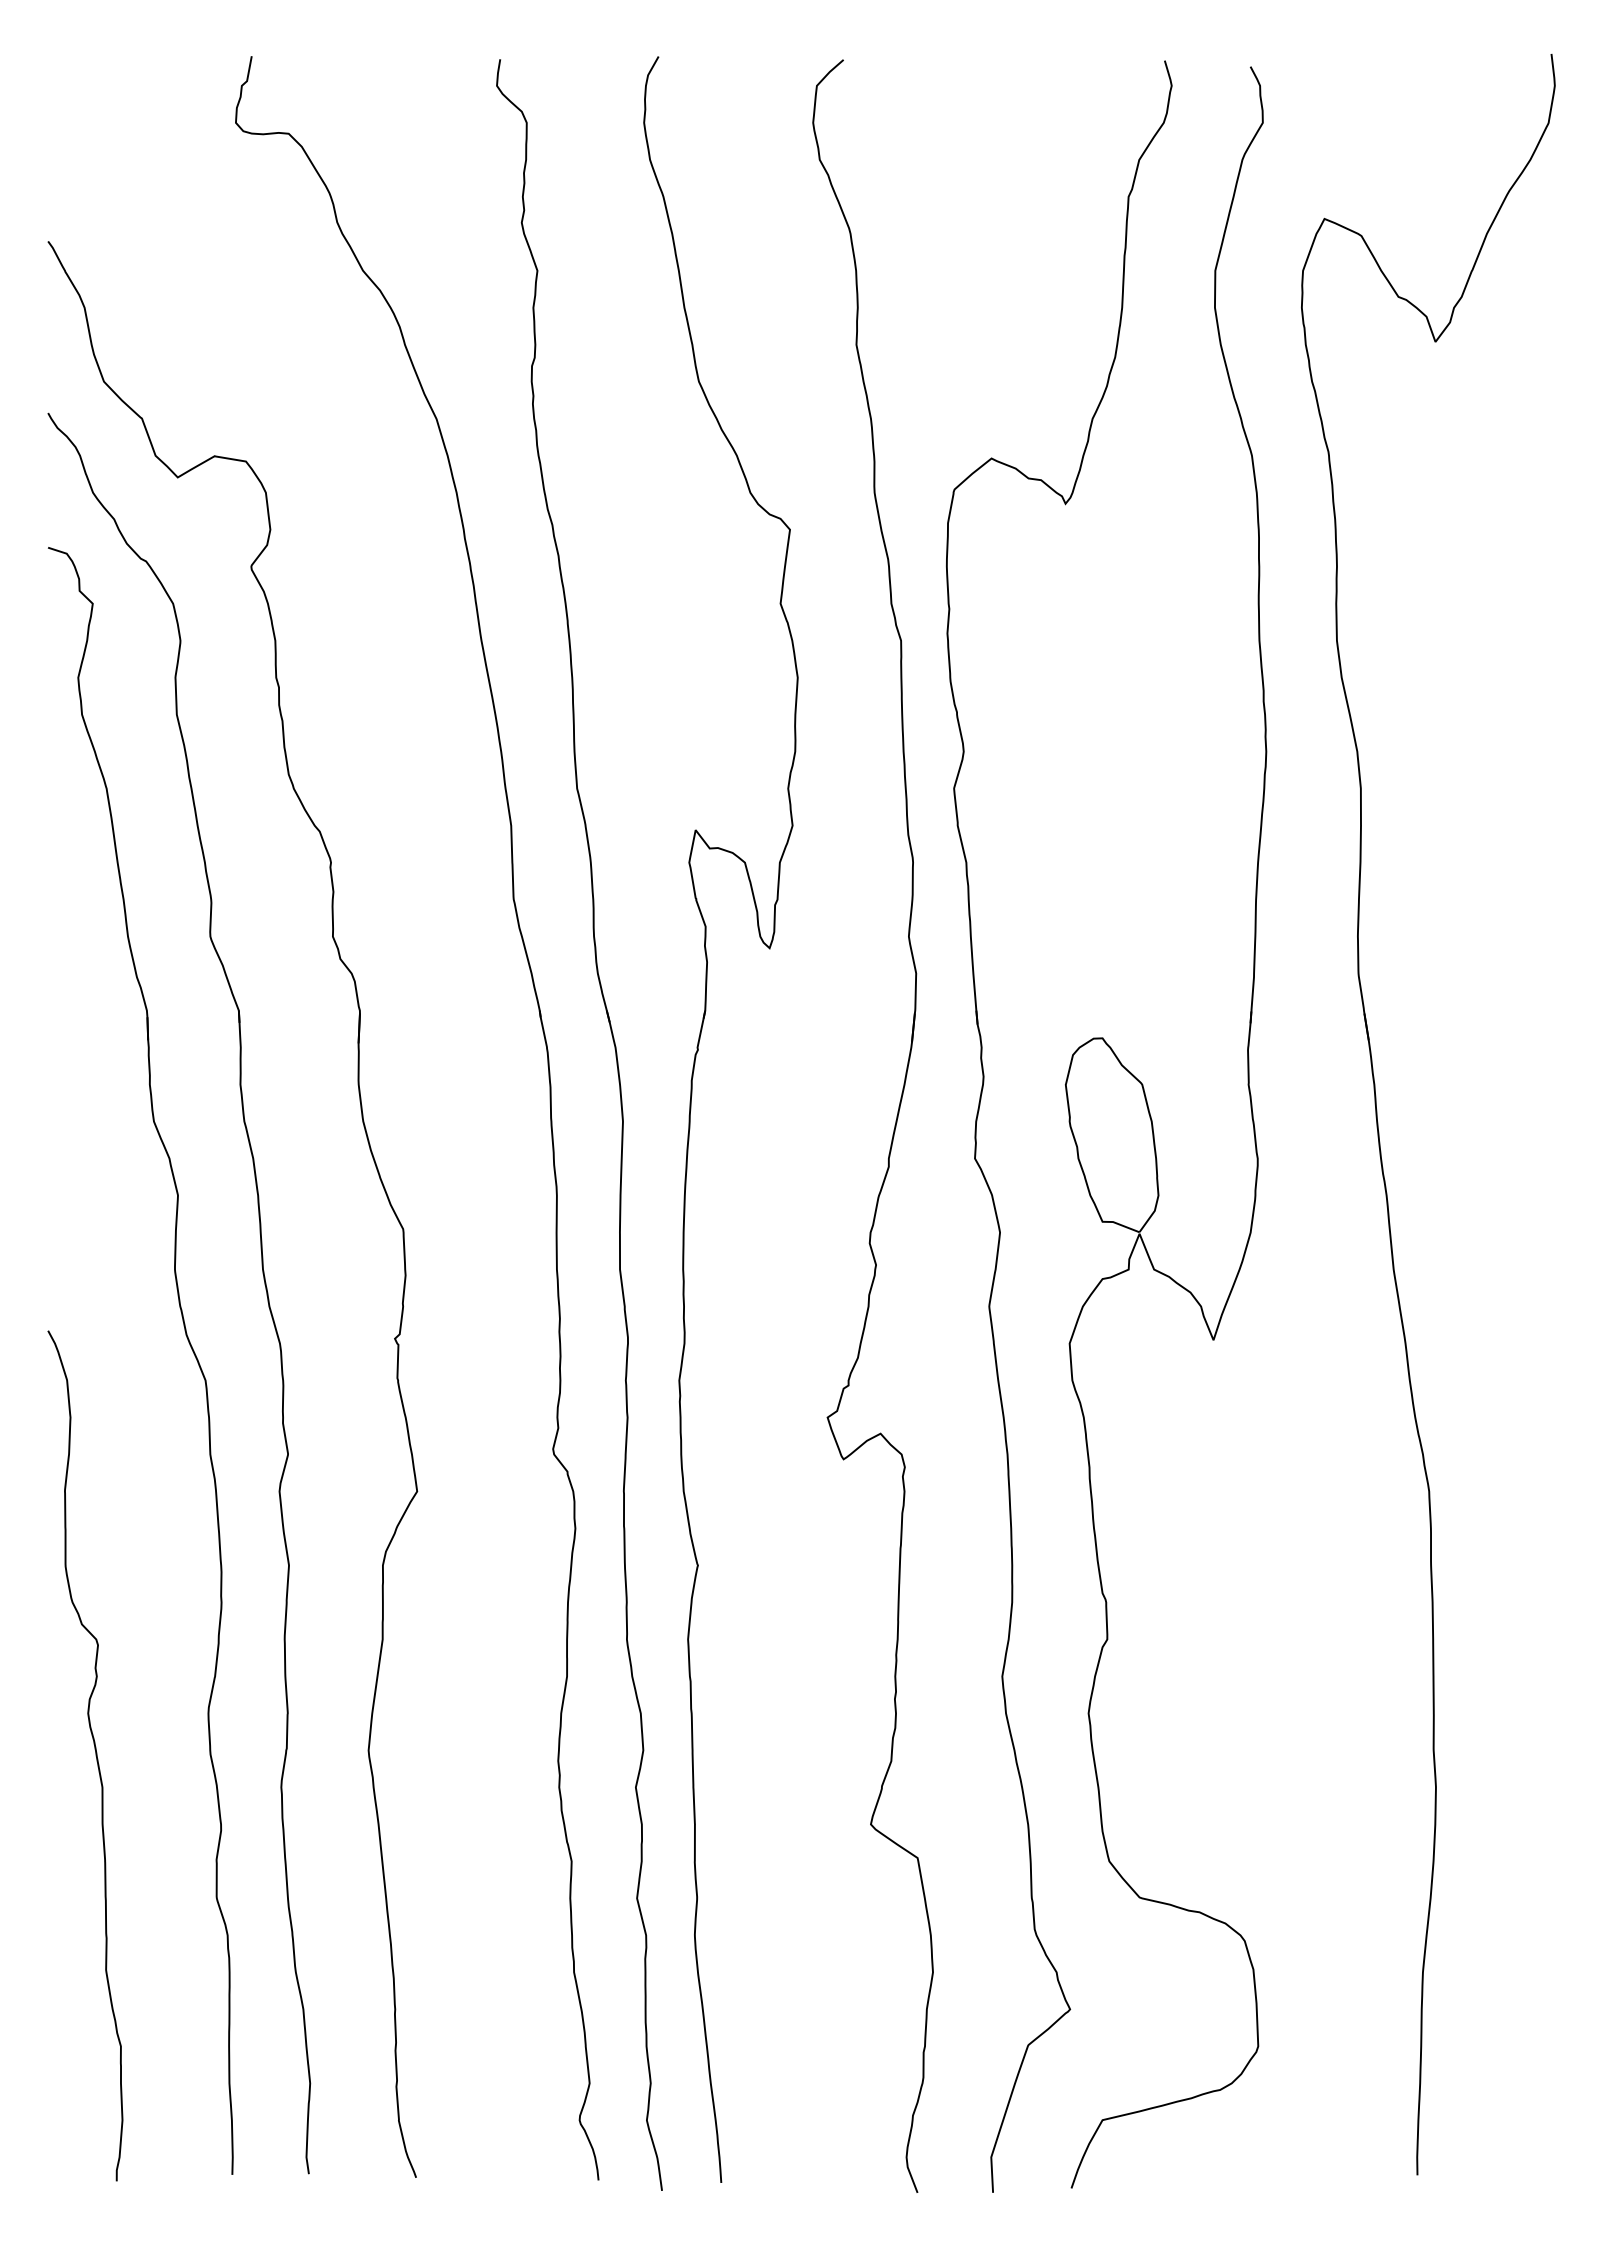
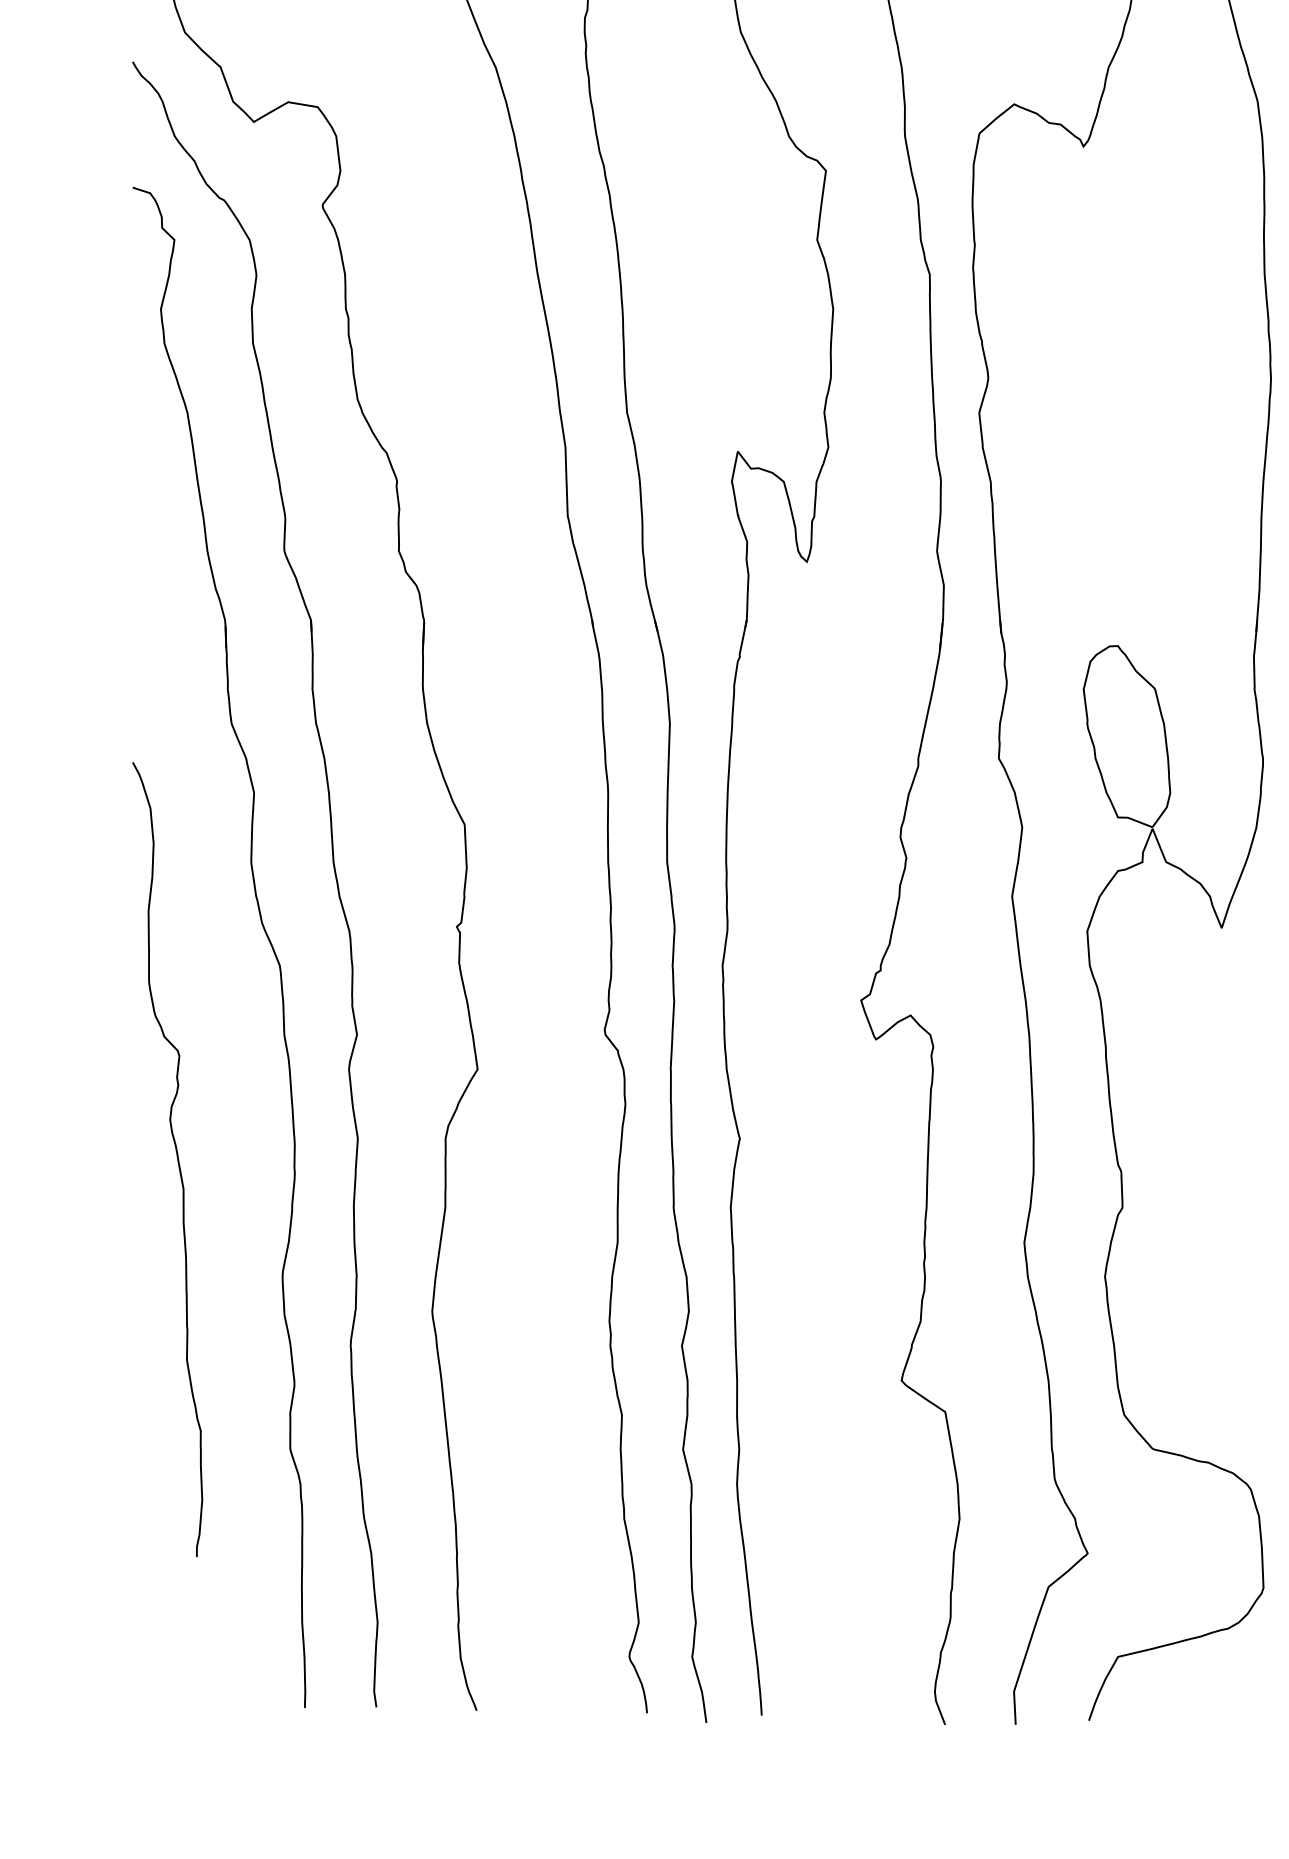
curve: (95, 1755) -> (177, 1159), moved

